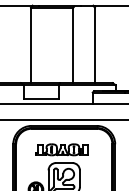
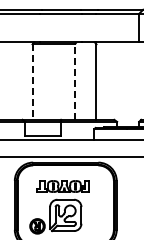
line: (30, 45) -> (32, 82), solid -> dashed
line: (72, 45) -> (74, 82), solid -> dashed

